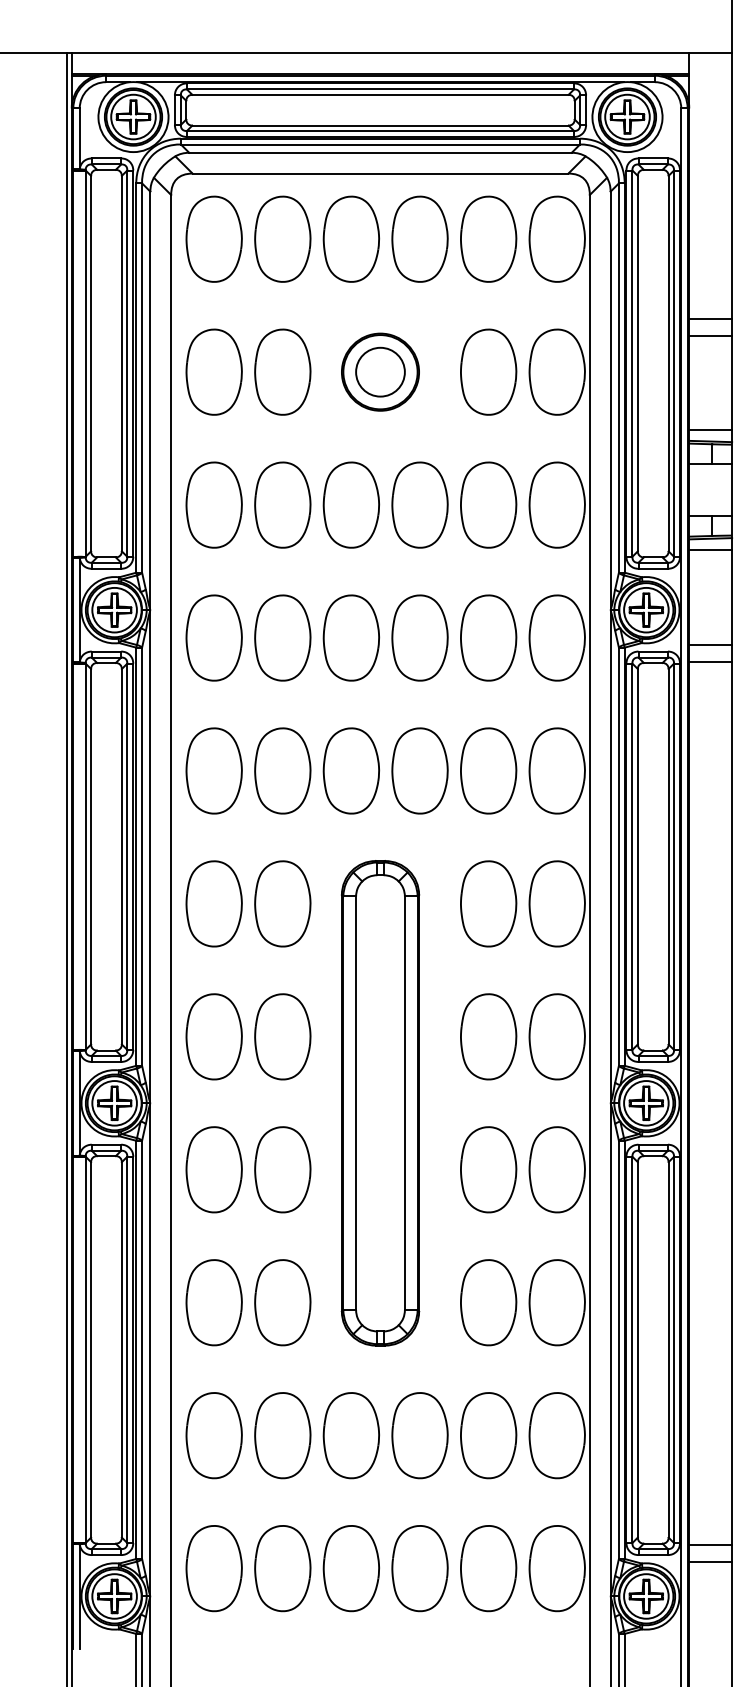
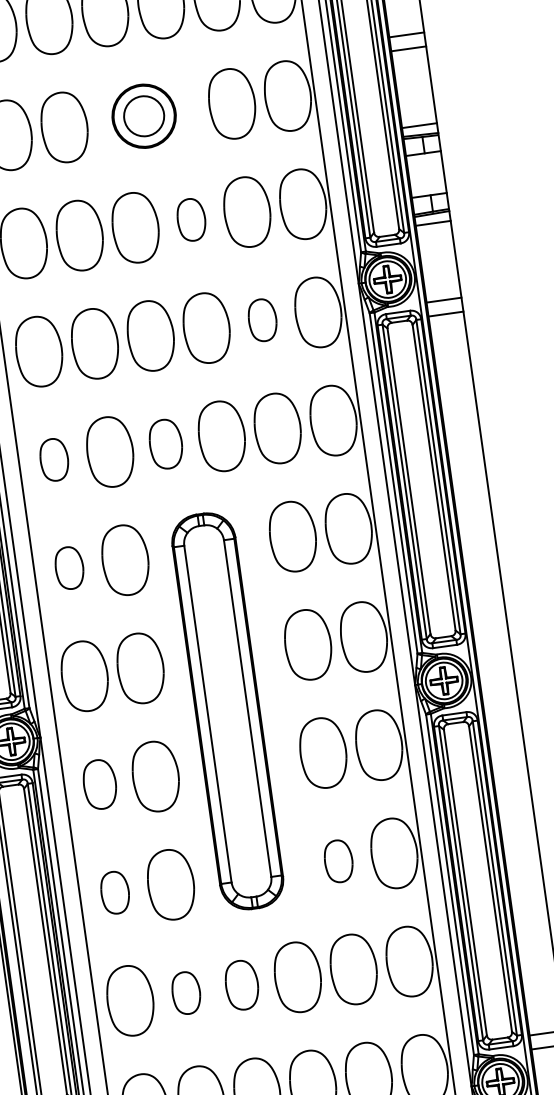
part: (419, 504) -> (191, 219), size x0.6
part: (488, 637) -> (262, 319), size x0.6
part: (213, 770) -> (53, 459), size x0.6
part: (350, 770) -> (165, 443), size x0.7
part: (213, 903) -> (69, 567), size x0.6
part: (213, 1169) -> (99, 784), size x0.7
part: (213, 1302) -> (114, 892), size x0.6
part: (488, 1302) -> (338, 861), size x0.6
part: (282, 1435) -> (186, 992), size x0.6
part: (350, 1435) -> (241, 985), size x0.7

